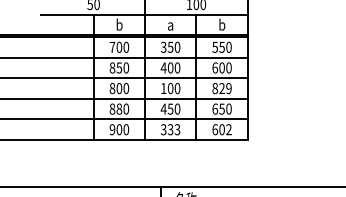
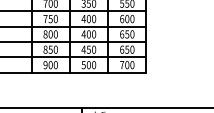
text: (112, 67) -> (45, 18), 850 -> 750
text: (163, 88) -> (83, 34), 100 -> 400
text: (221, 88) -> (126, 34), 829 -> 650
text: (119, 108) -> (50, 49), 880 -> 850
text: (170, 129) -> (88, 64), 333 -> 500
text: (221, 129) -> (126, 64), 602 -> 700

